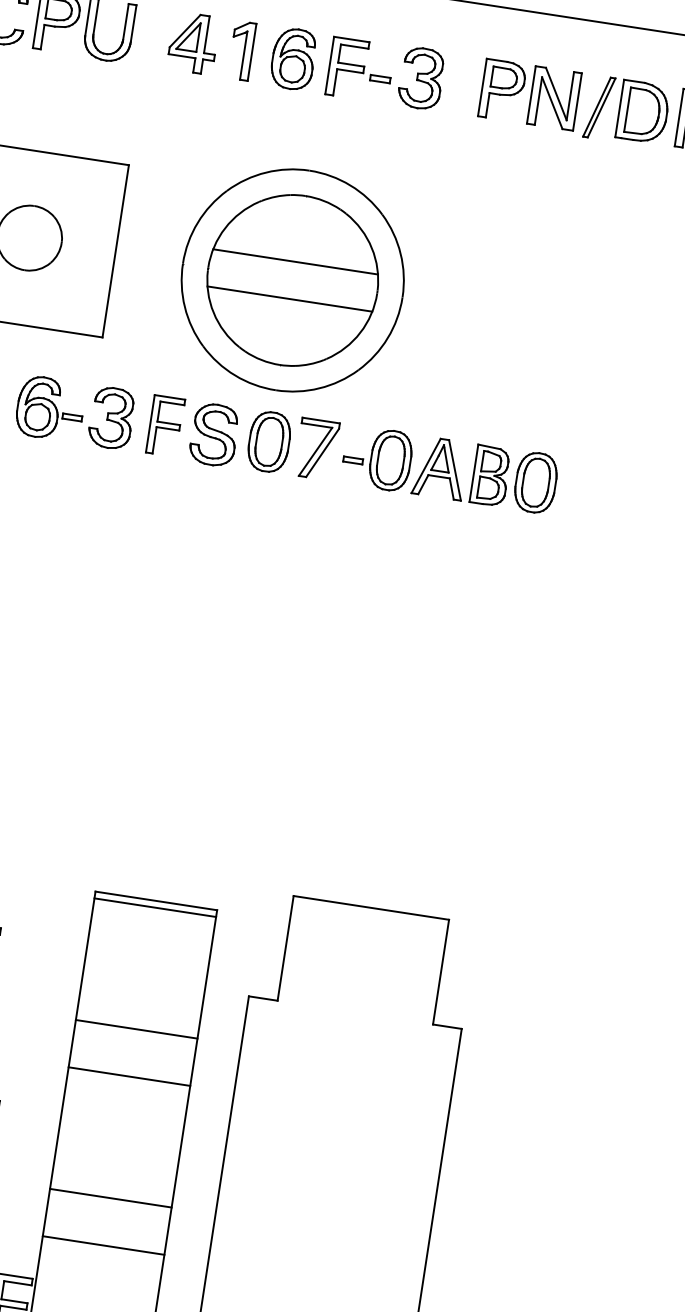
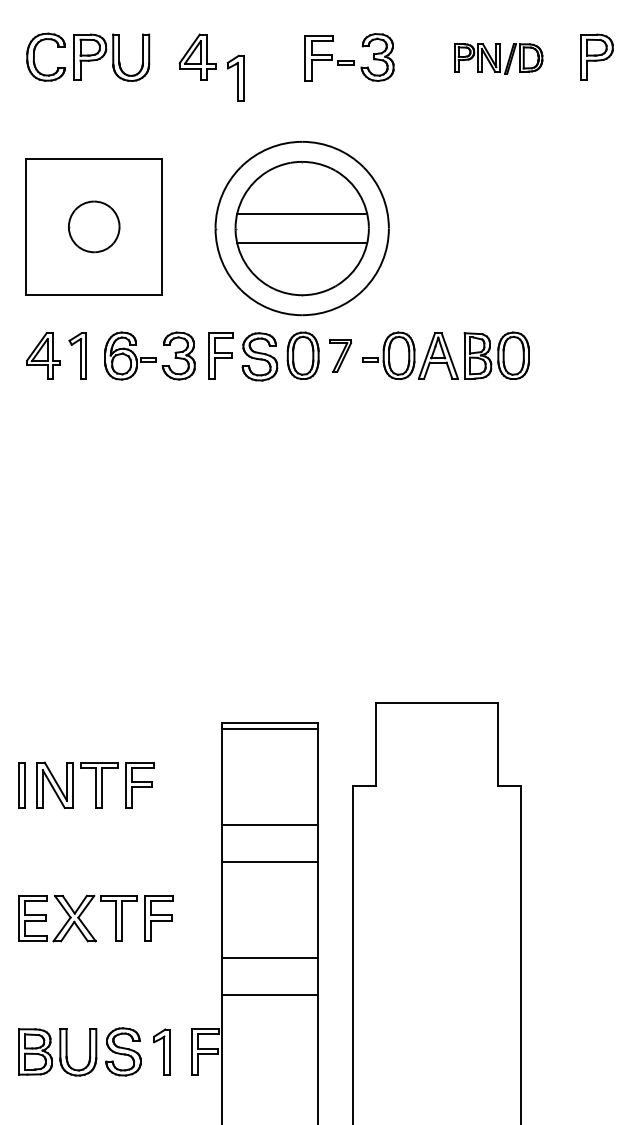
part: (241, 49) -> (235, 77), moved
part: (293, 58) -> (276, 57), removed
part: (574, 103) -> (498, 58), size x0.6
part: (316, 448) -> (340, 355), size x0.7

